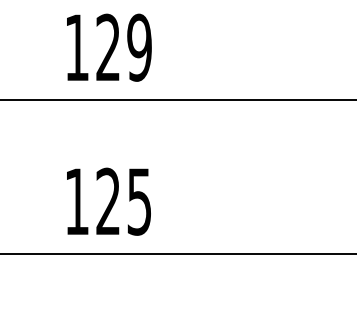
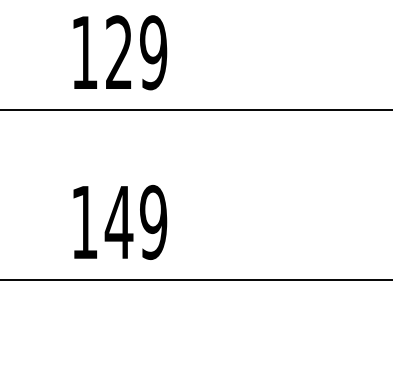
text: (123, 201) -> (135, 222), 125 -> 149

